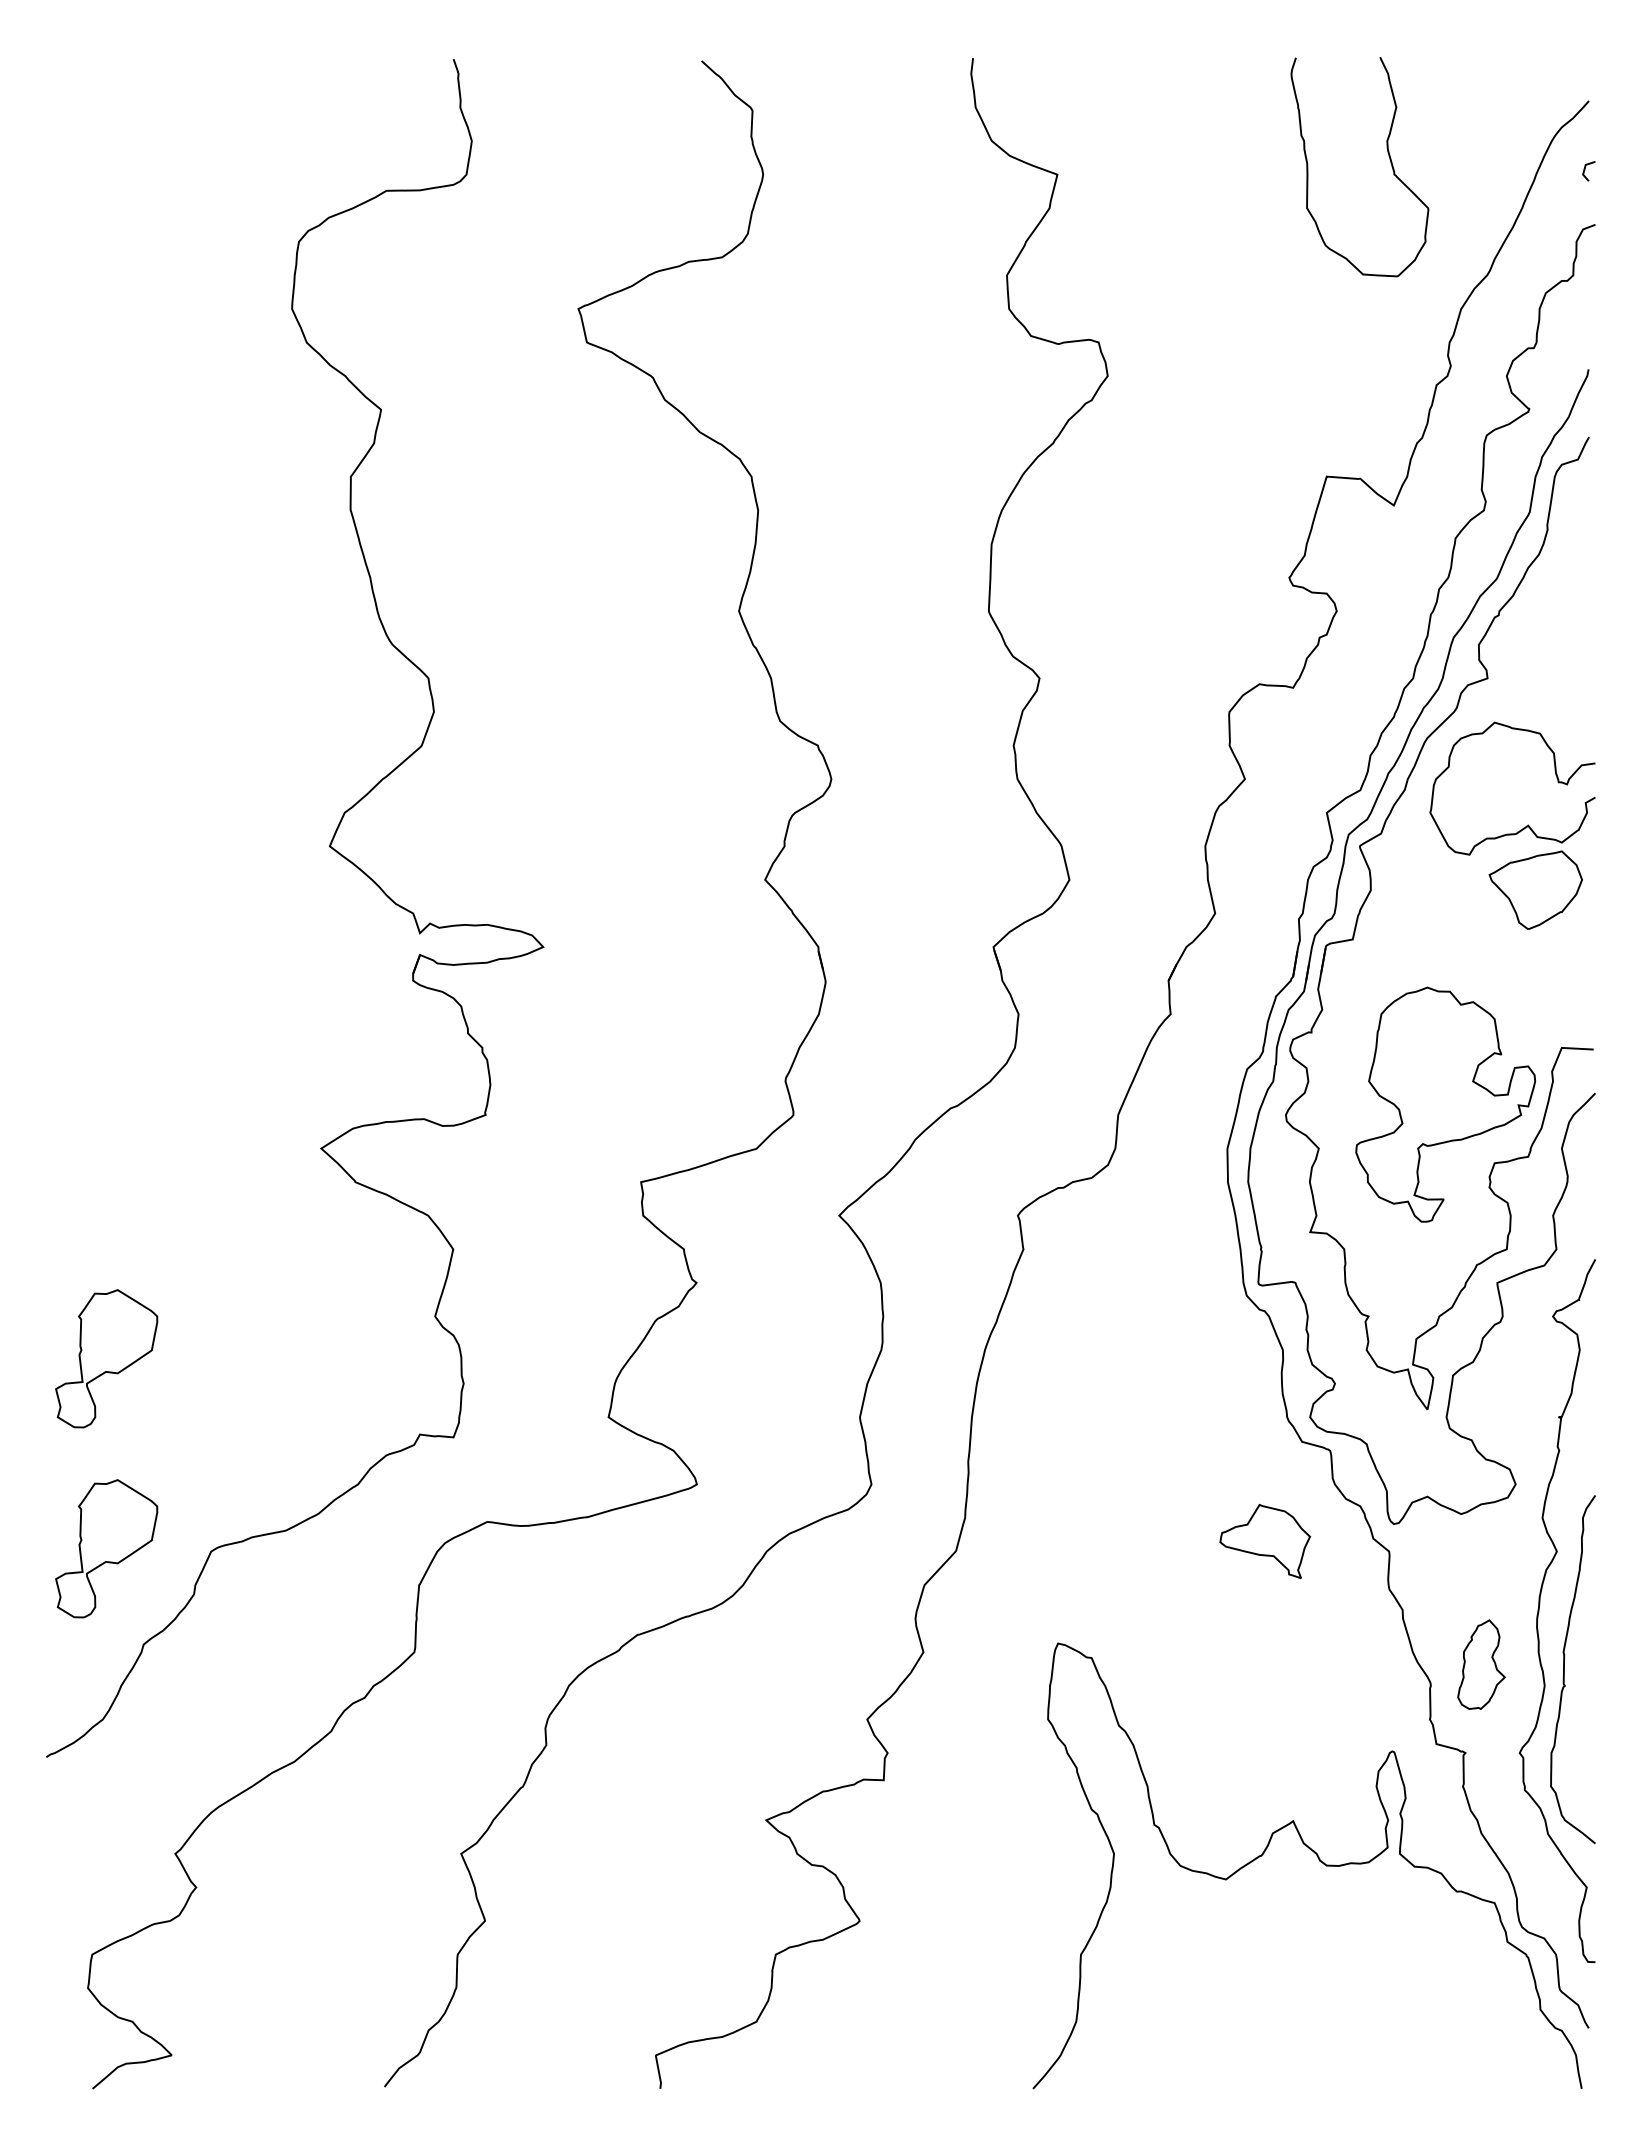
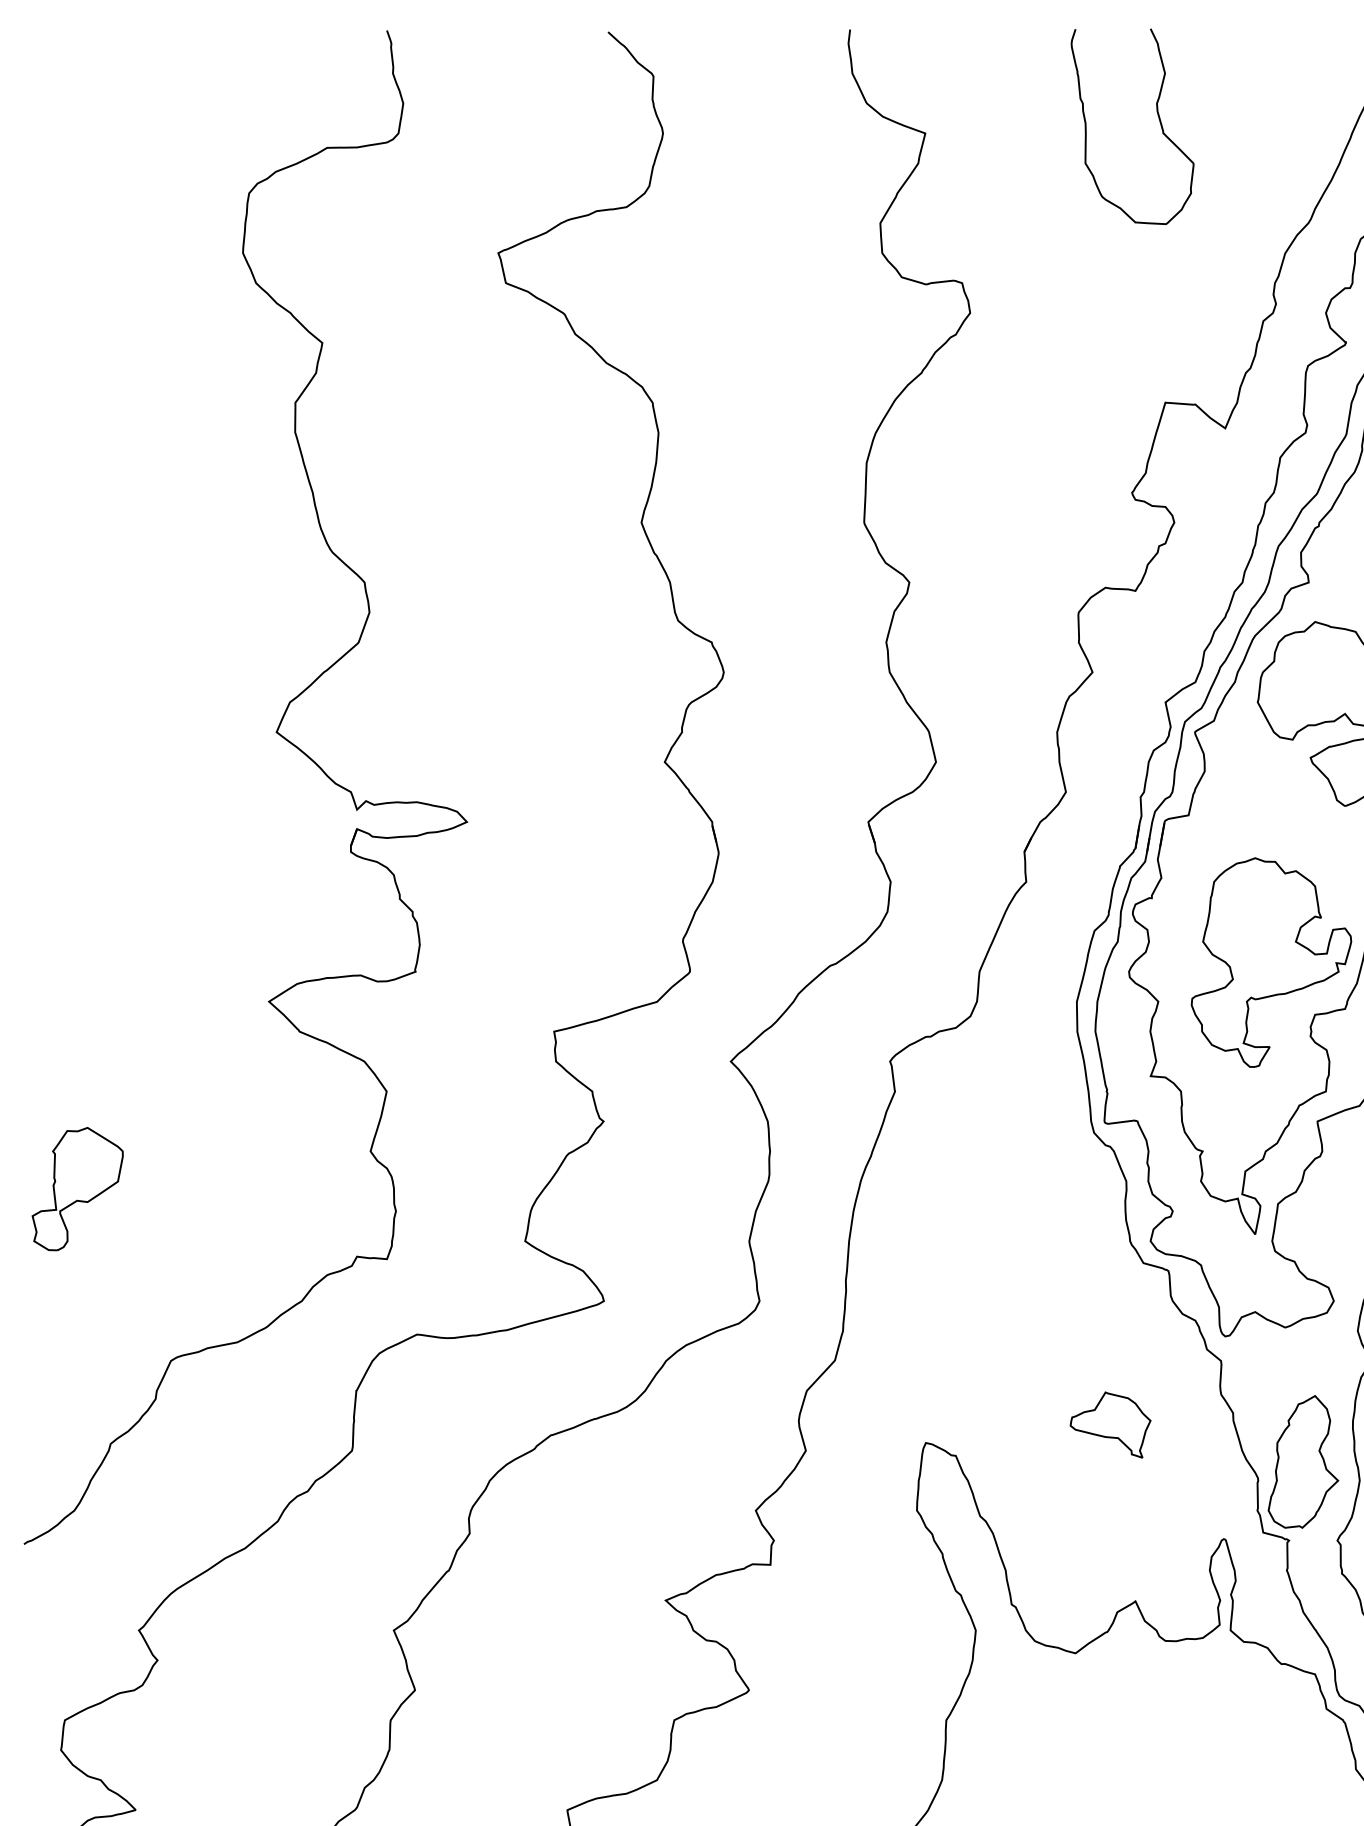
curve: (1388, 156) -> (1158, 117), moved
part: (1264, 1540) -> (1109, 1424), moved
part: (106, 1548) -> (77, 1358), removed
part: (1481, 1664) -> (1303, 1461), size x1.67

